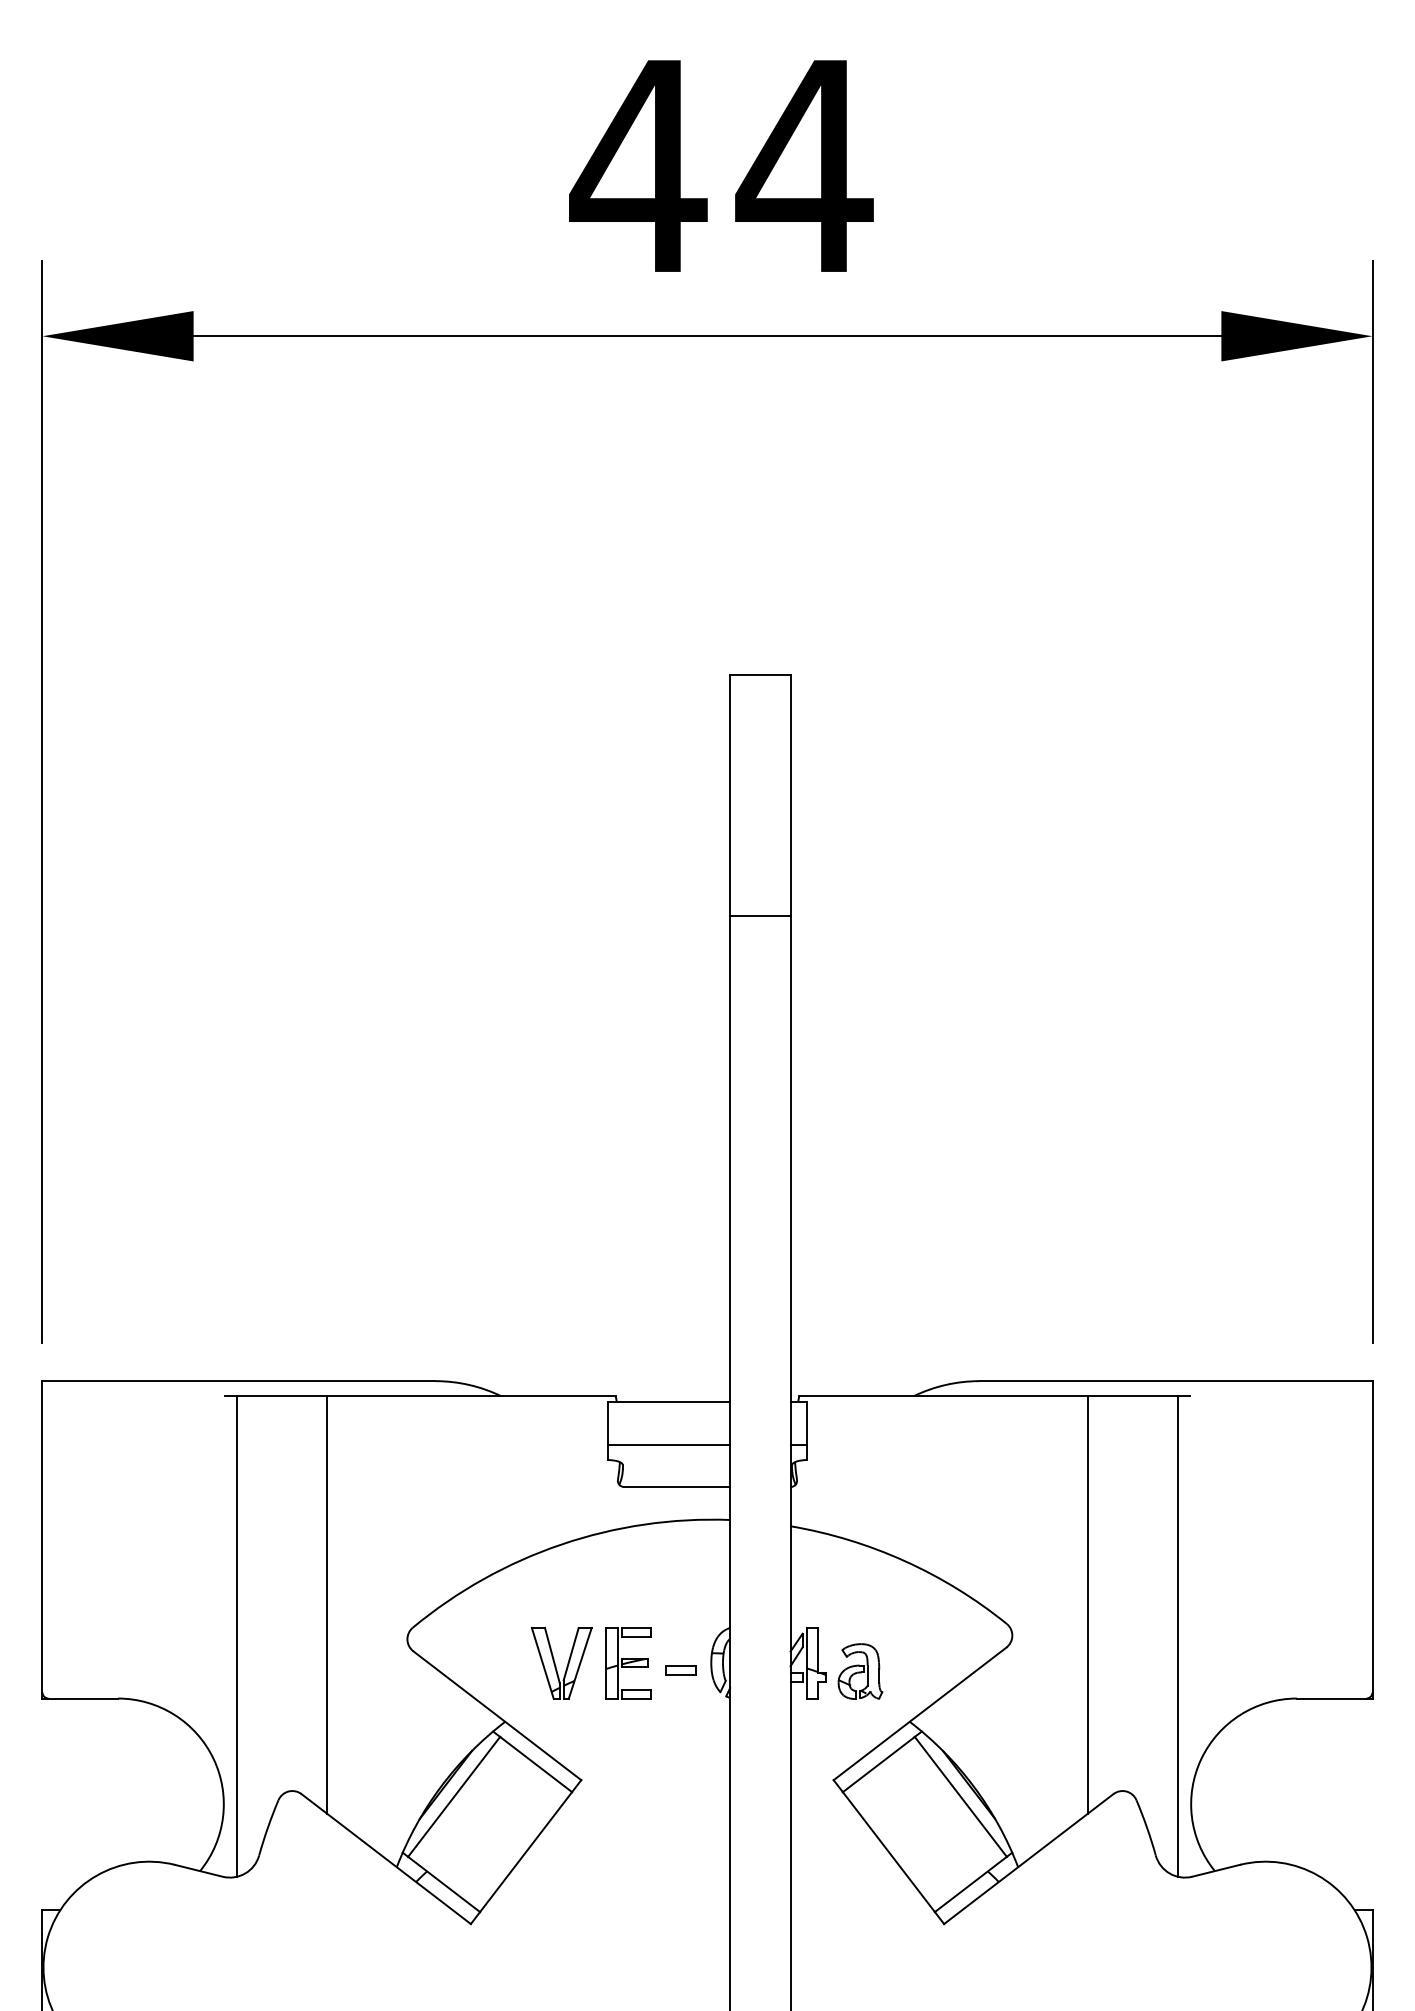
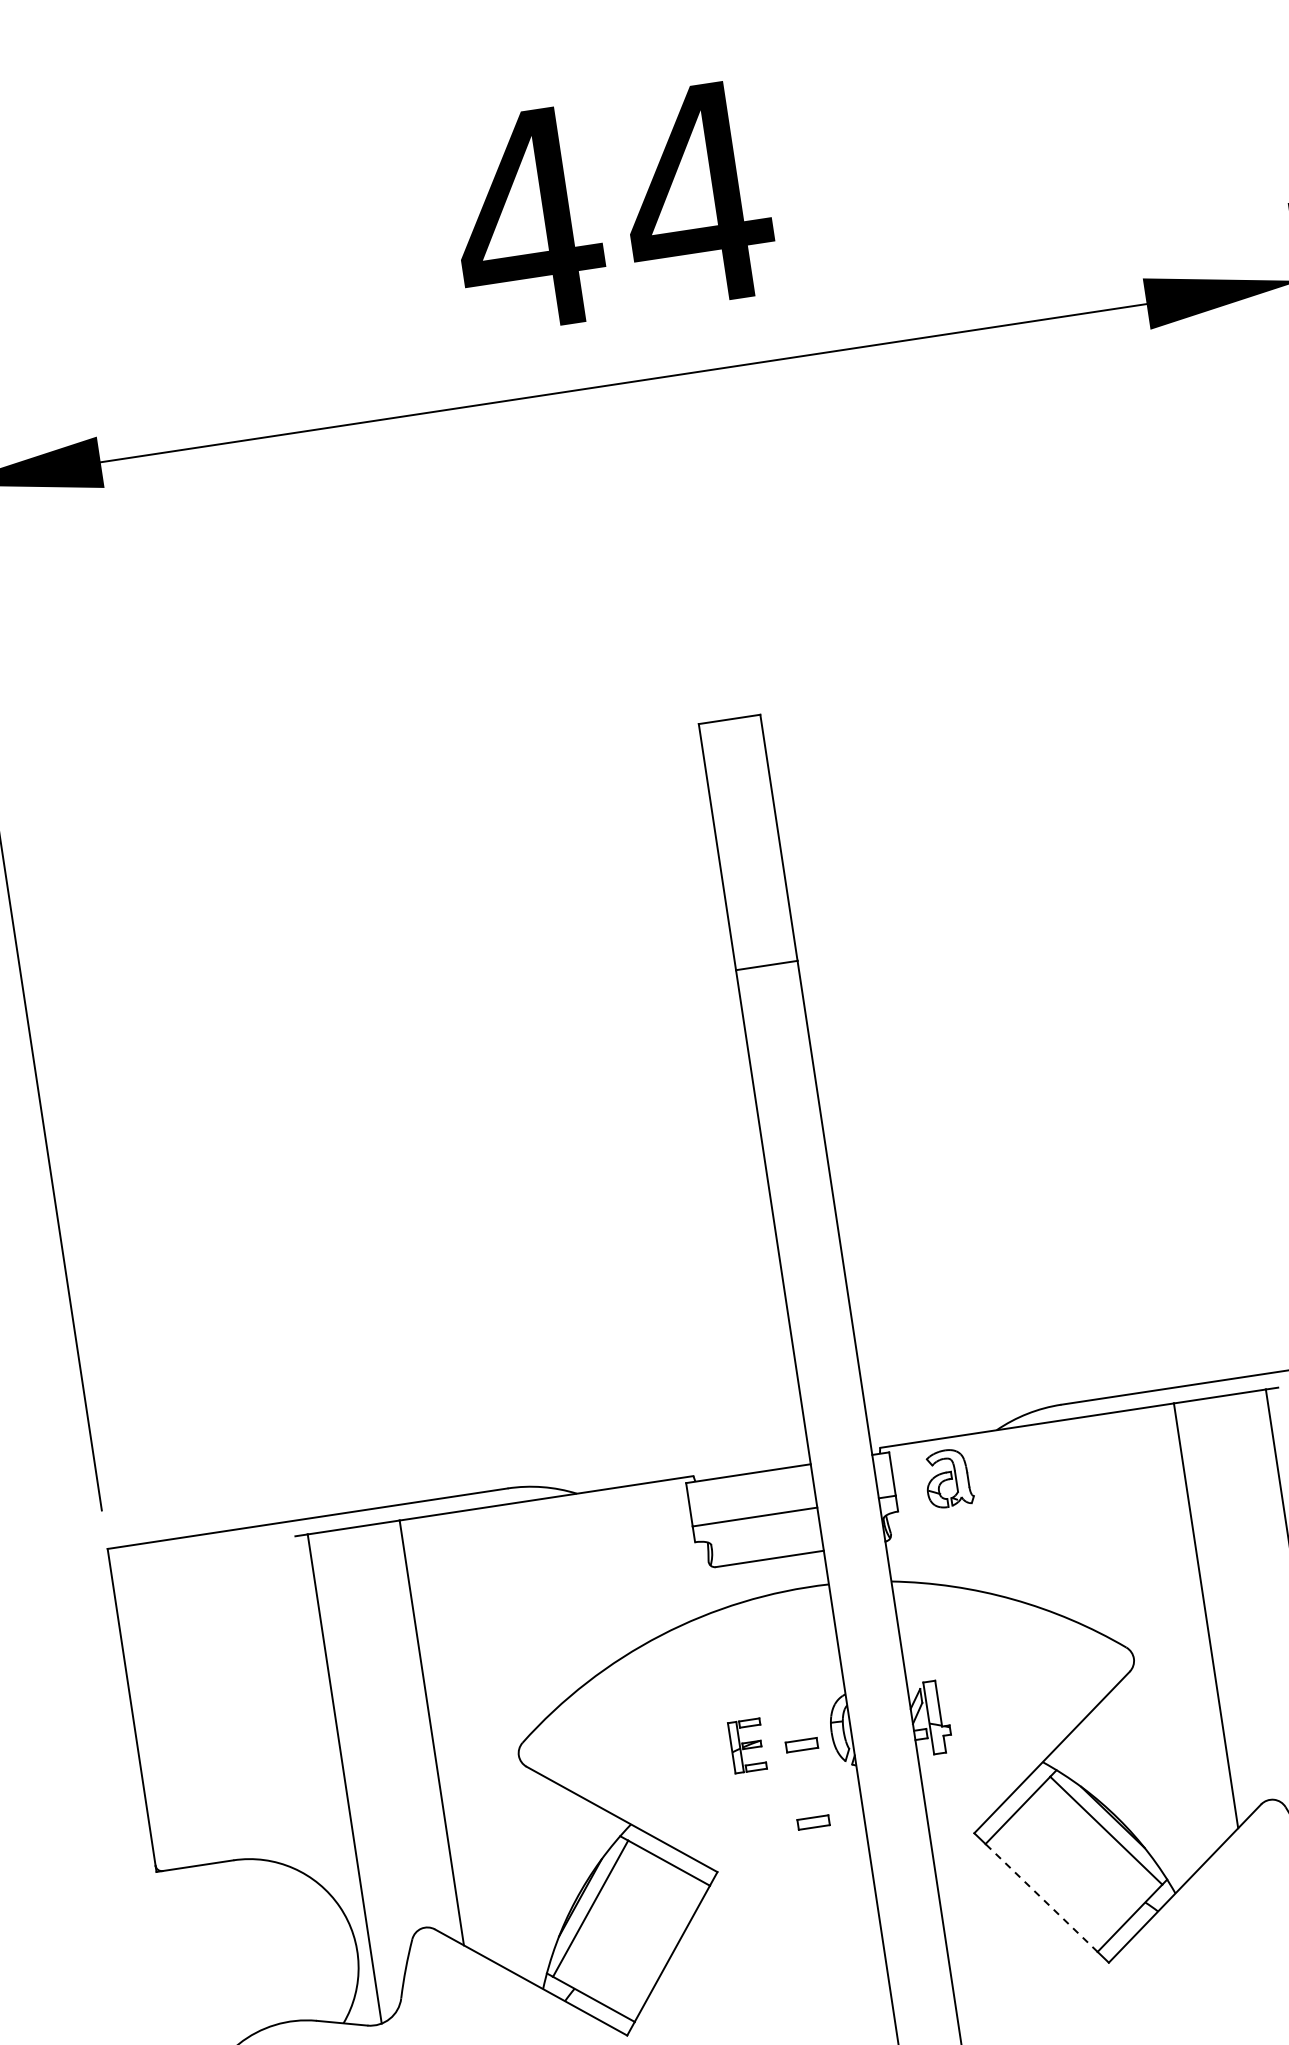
part: (561, 1663) -> (679, 1756), removed
part: (628, 1663) -> (747, 1746), size x0.7
part: (860, 1671) -> (948, 1478), moved
part: (680, 1746) -> (813, 1822), added
line: (888, 1852) -> (1041, 1898), solid -> dashed

